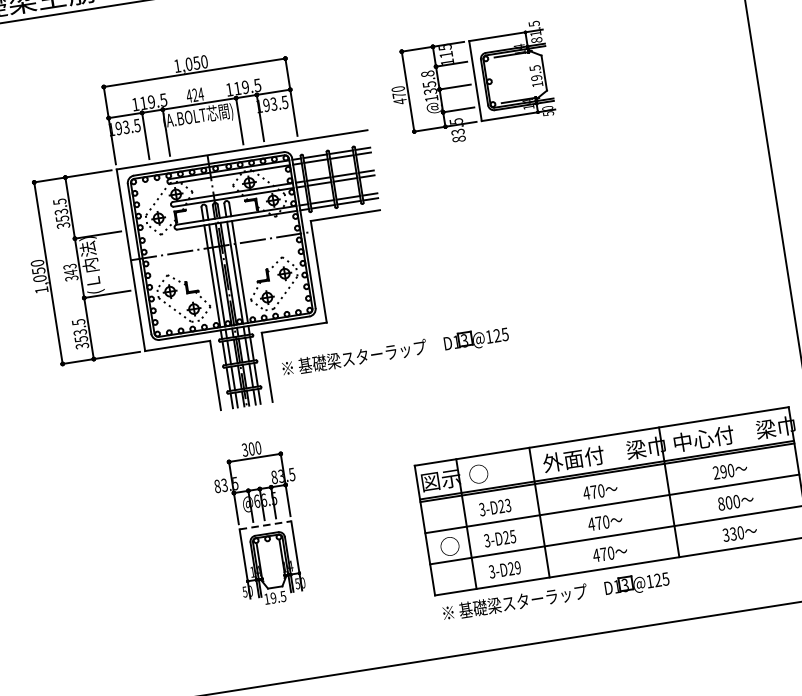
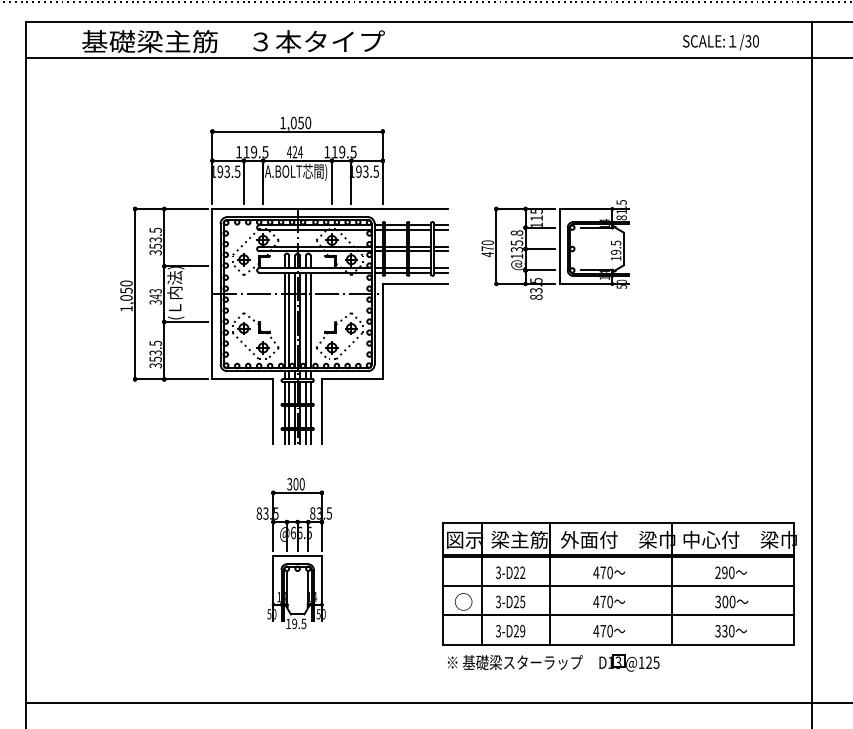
part: (471, 85) -> (555, 249), moved
part: (395, 351) -> (441, 415), removed
text: (499, 470) -> (519, 539), ○ -> 梁主筋
text: (721, 503) -> (718, 601), 800 -> 300
text: (508, 506) -> (522, 573), 3-D23 -> 3-D22
line: (266, 525) -> (298, 556), dashed -> solid

